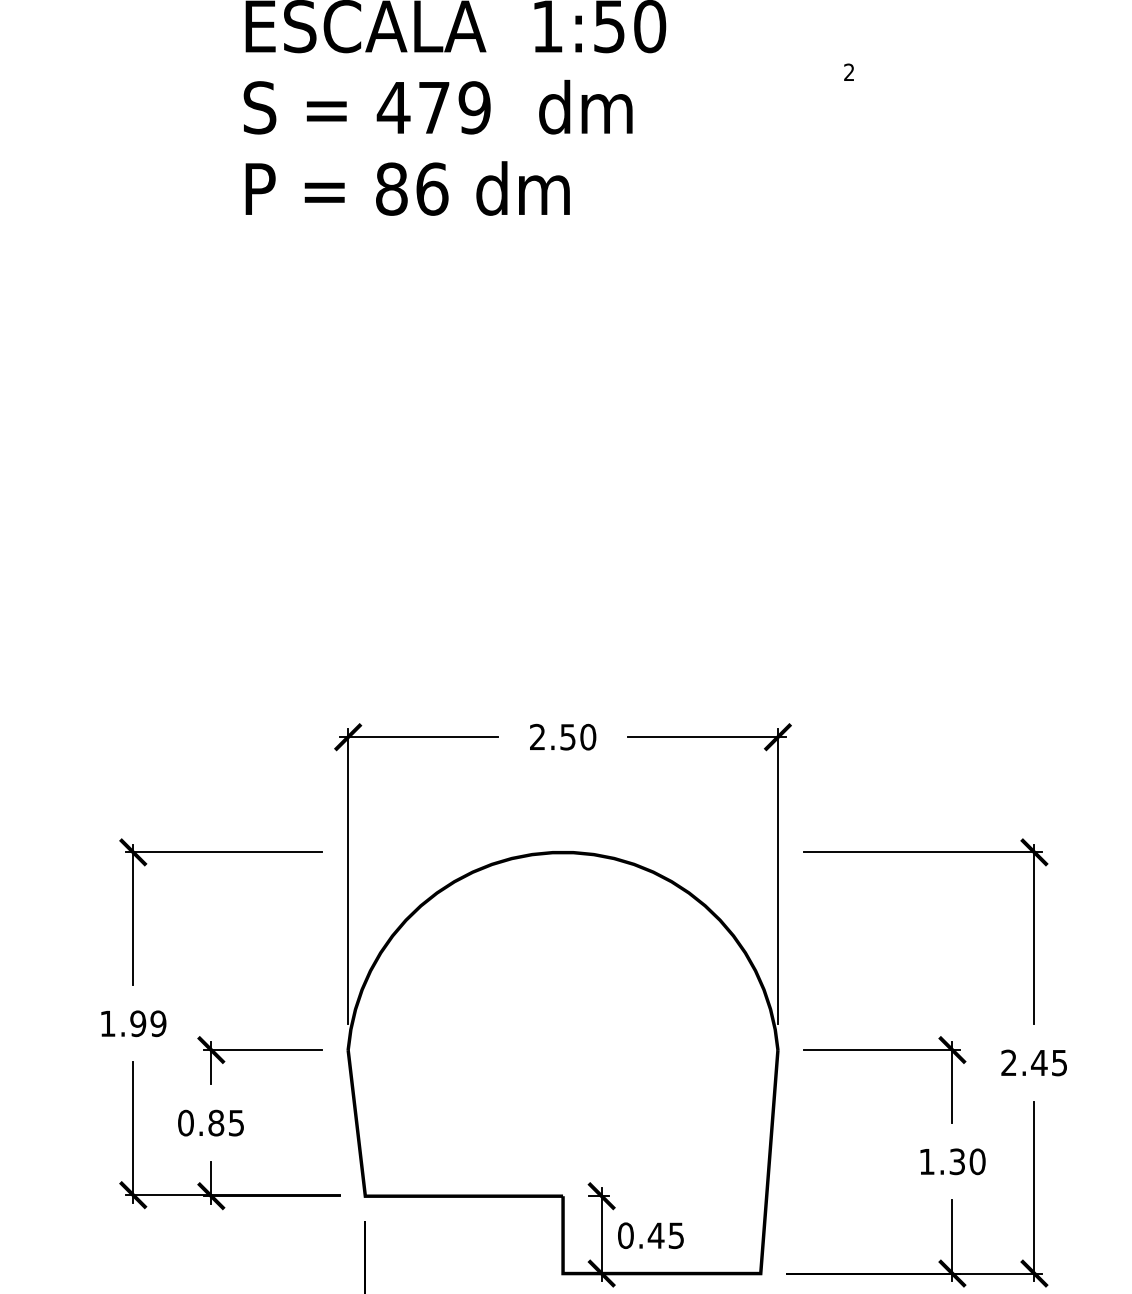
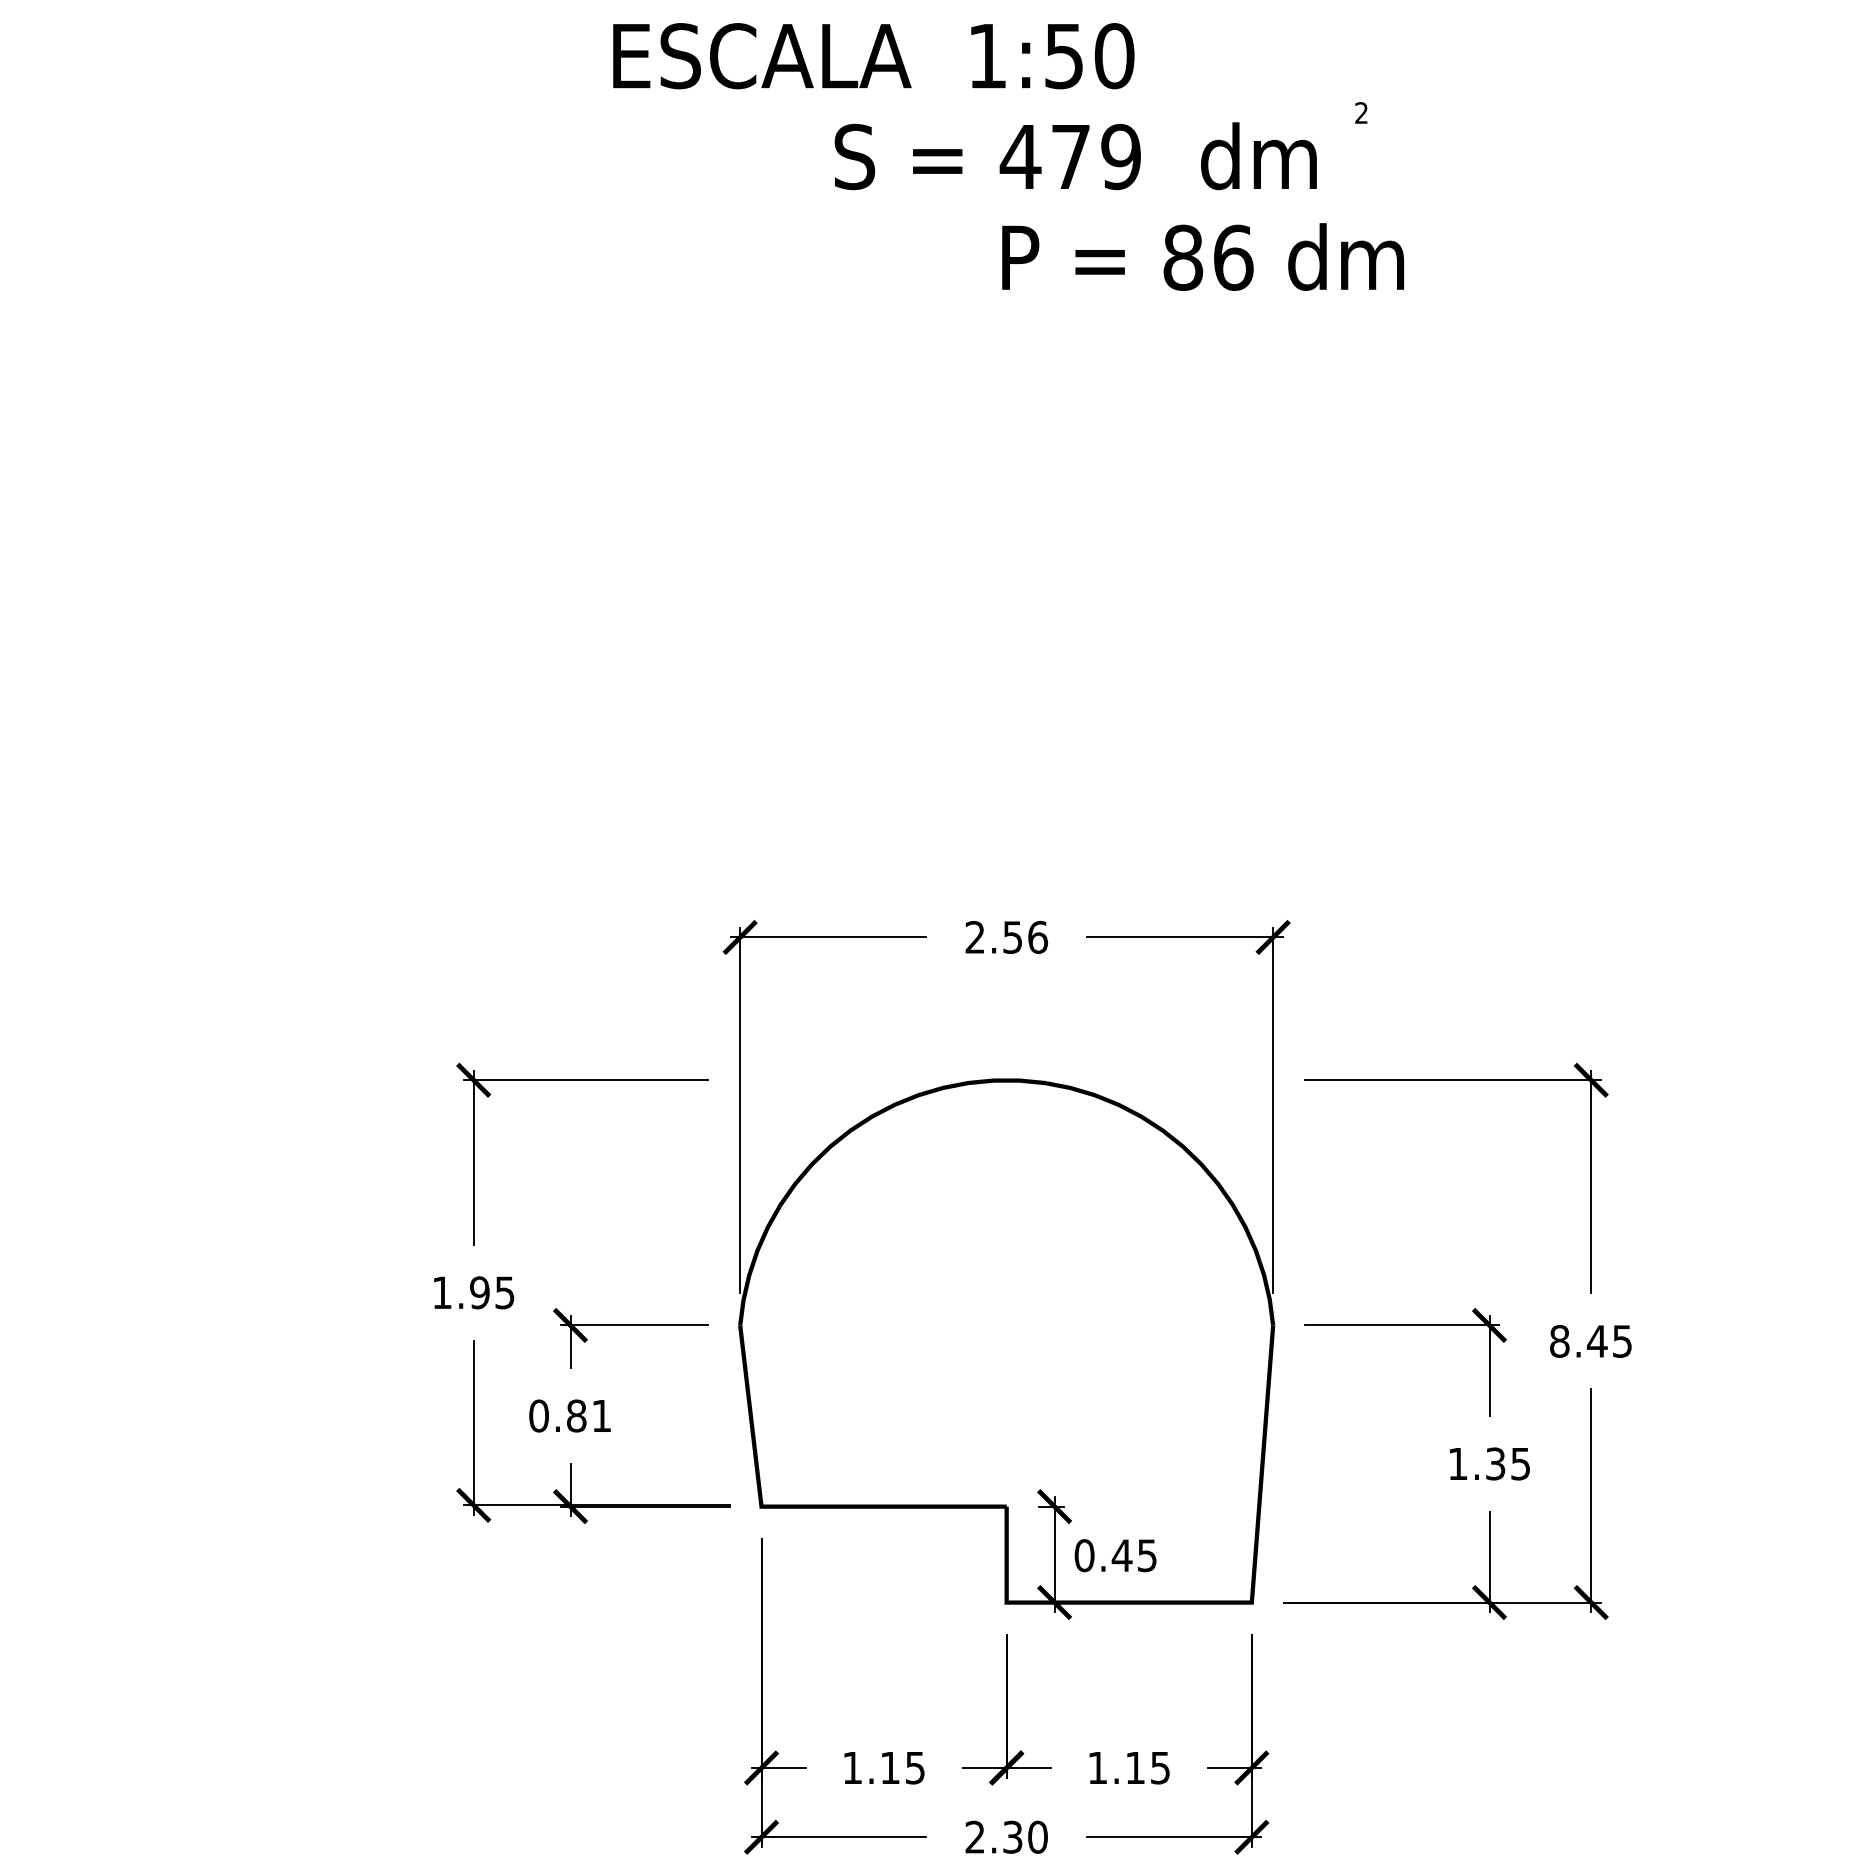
text: (437, 107) -> (1075, 156), moved
text: (408, 188) -> (1203, 256), moved
text: (588, 736) -> (1038, 936), 2.50 -> 2.56
text: (158, 1023) -> (504, 1292), 1.99 -> 1.95
text: (1008, 1063) -> (1559, 1341), 2.45 -> 8.45
text: (236, 1123) -> (601, 1416), 0.85 -> 0.81
text: (977, 1161) -> (1520, 1463), 1.30 -> 1.35

